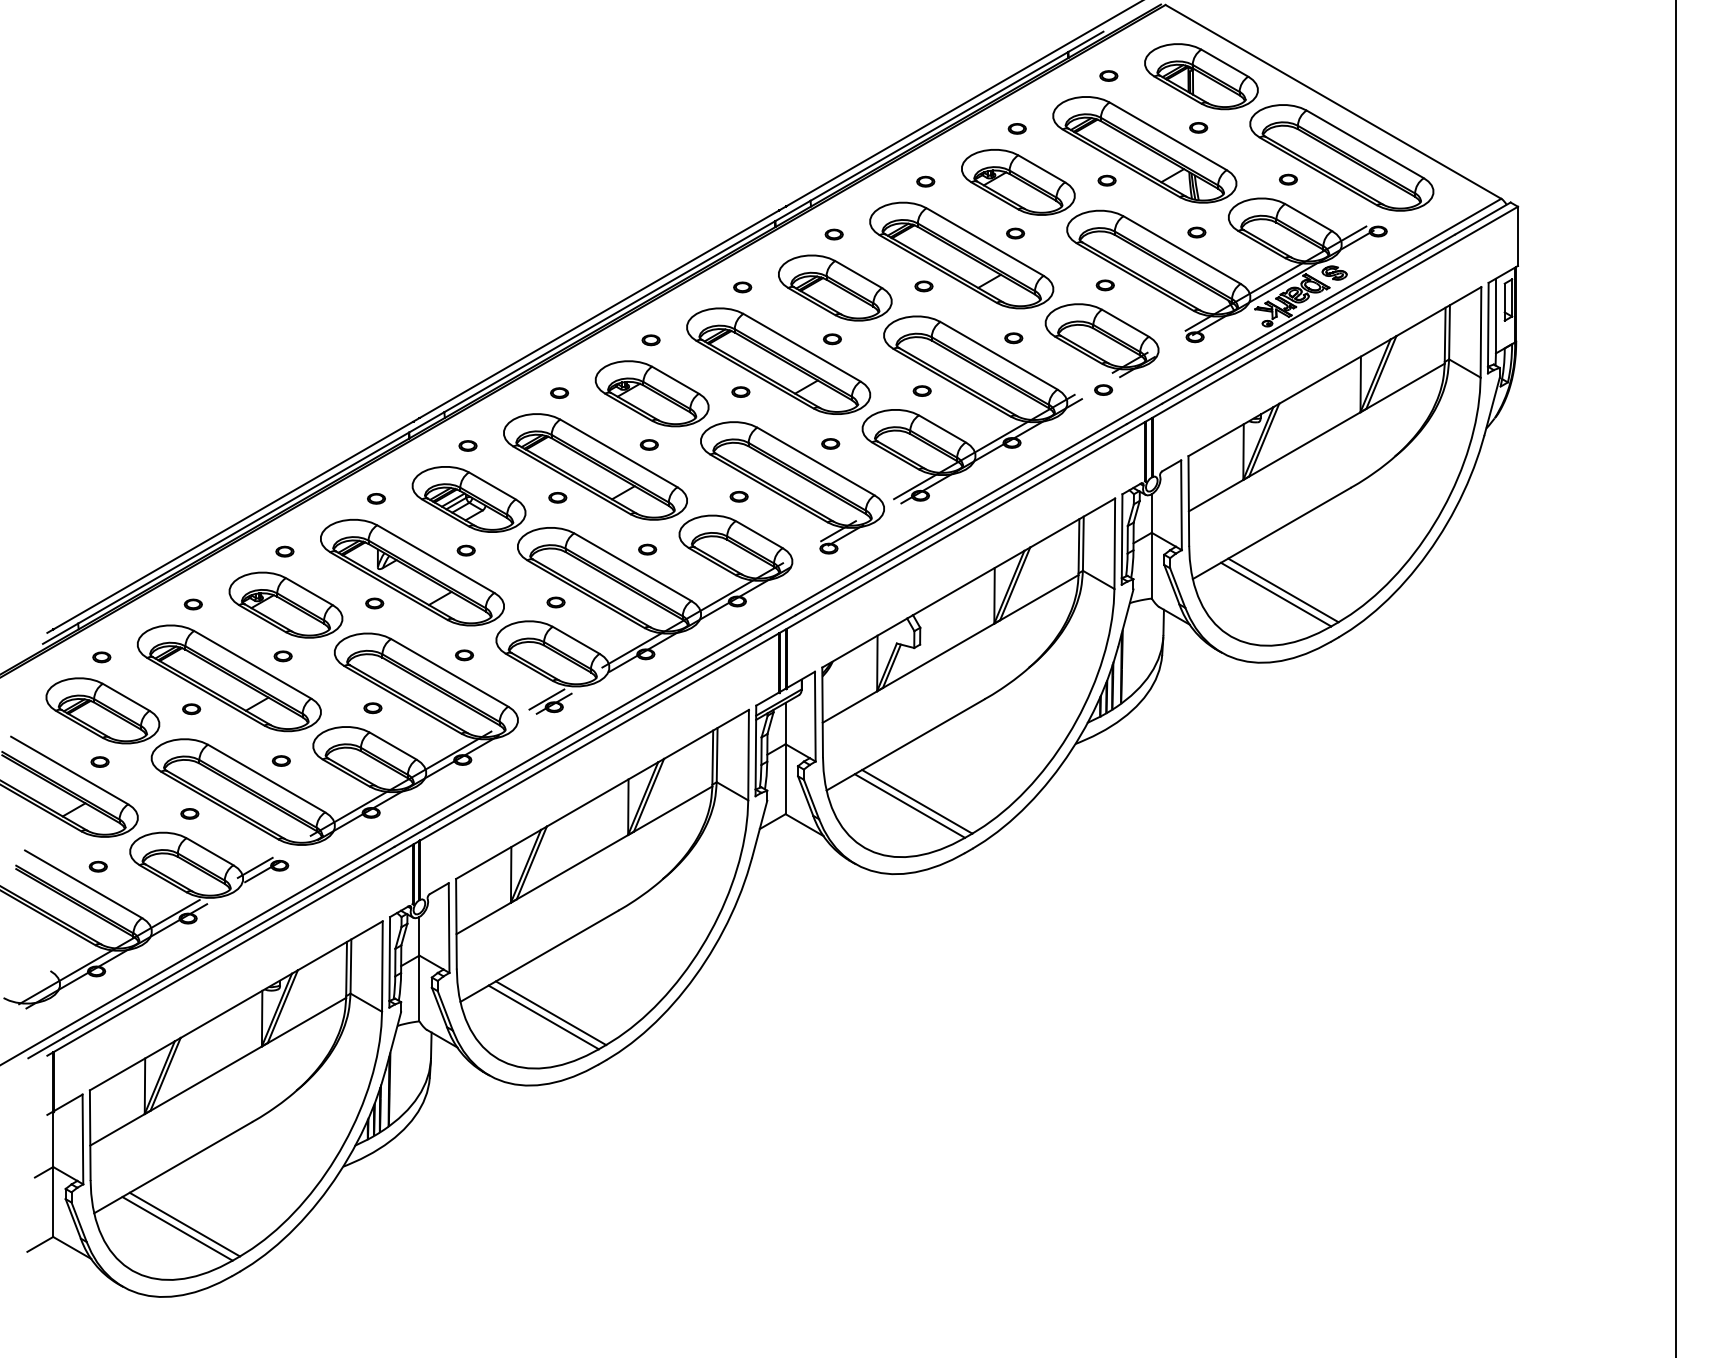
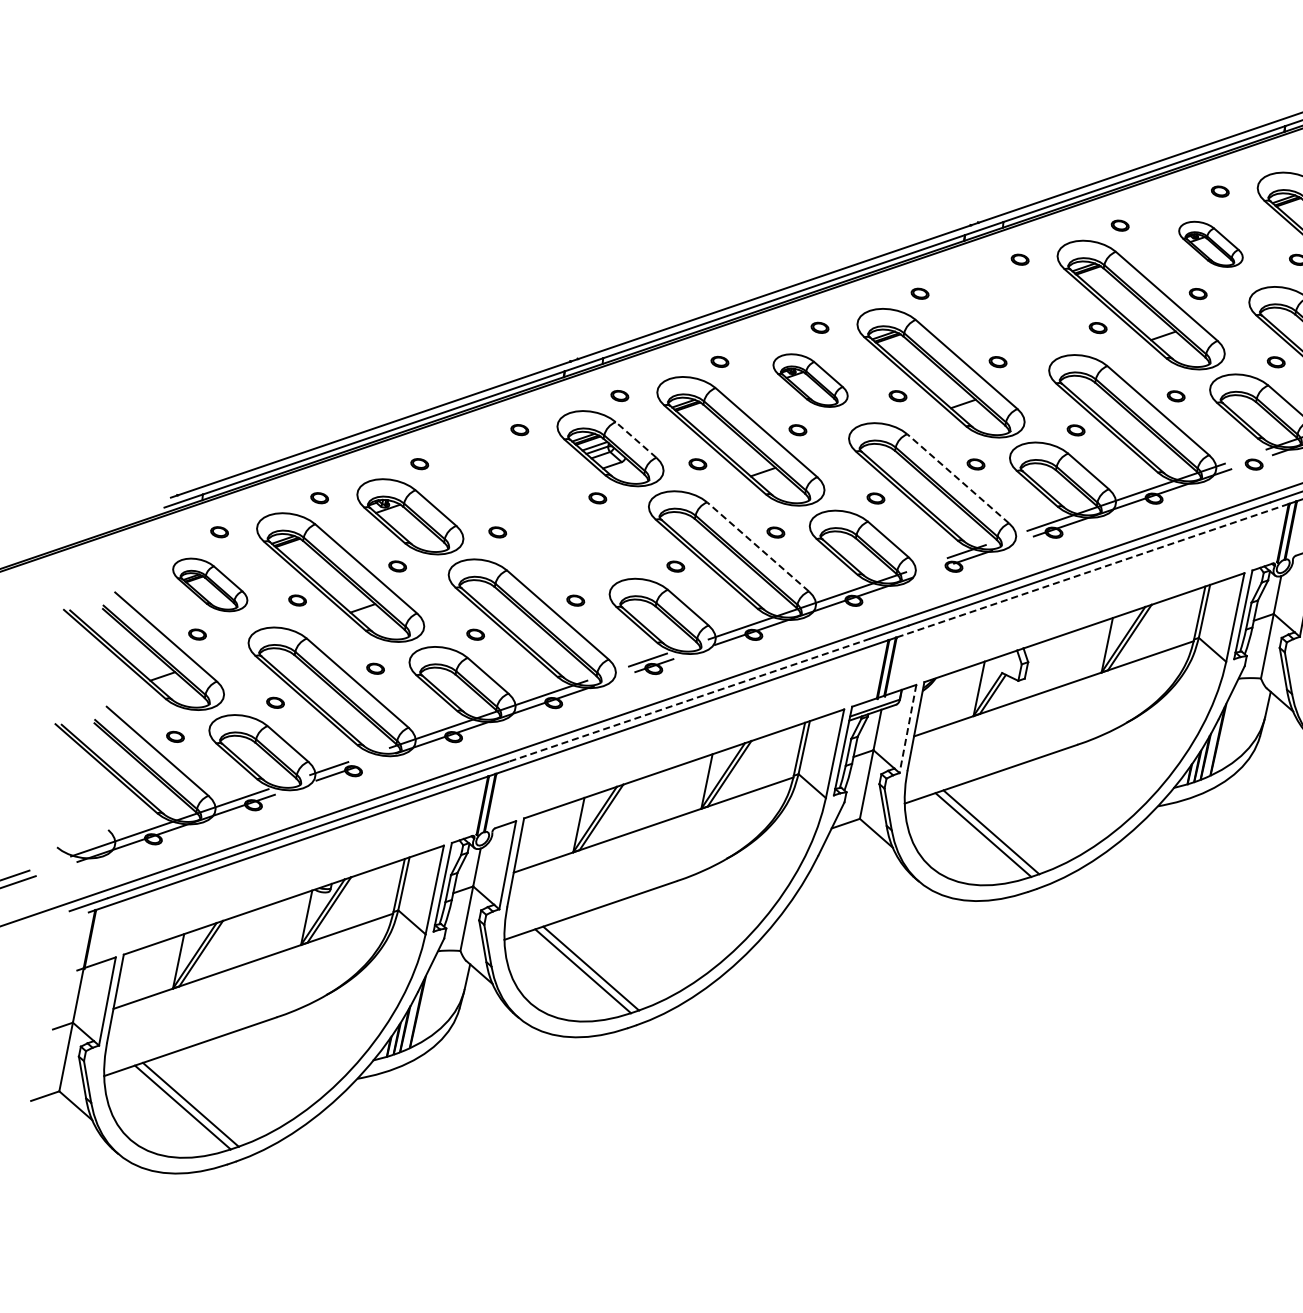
part: (1018, 182) -> (1211, 244), size x0.6
part: (835, 287) -> (1011, 311), removed
part: (651, 393) -> (810, 380), size x0.7
line: (816, 461) -> (958, 478), solid -> dashed
line: (492, 485) -> (636, 439), solid -> dashed
line: (965, 525) -> (1092, 570), solid -> dashed
line: (632, 567) -> (757, 547), solid -> dashed
part: (412, 572) -> (540, 509), removed
part: (102, 710) -> (209, 584), size x0.7
line: (815, 716) -> (908, 728), solid -> dashed
line: (594, 731) -> (688, 700), solid -> dashed

